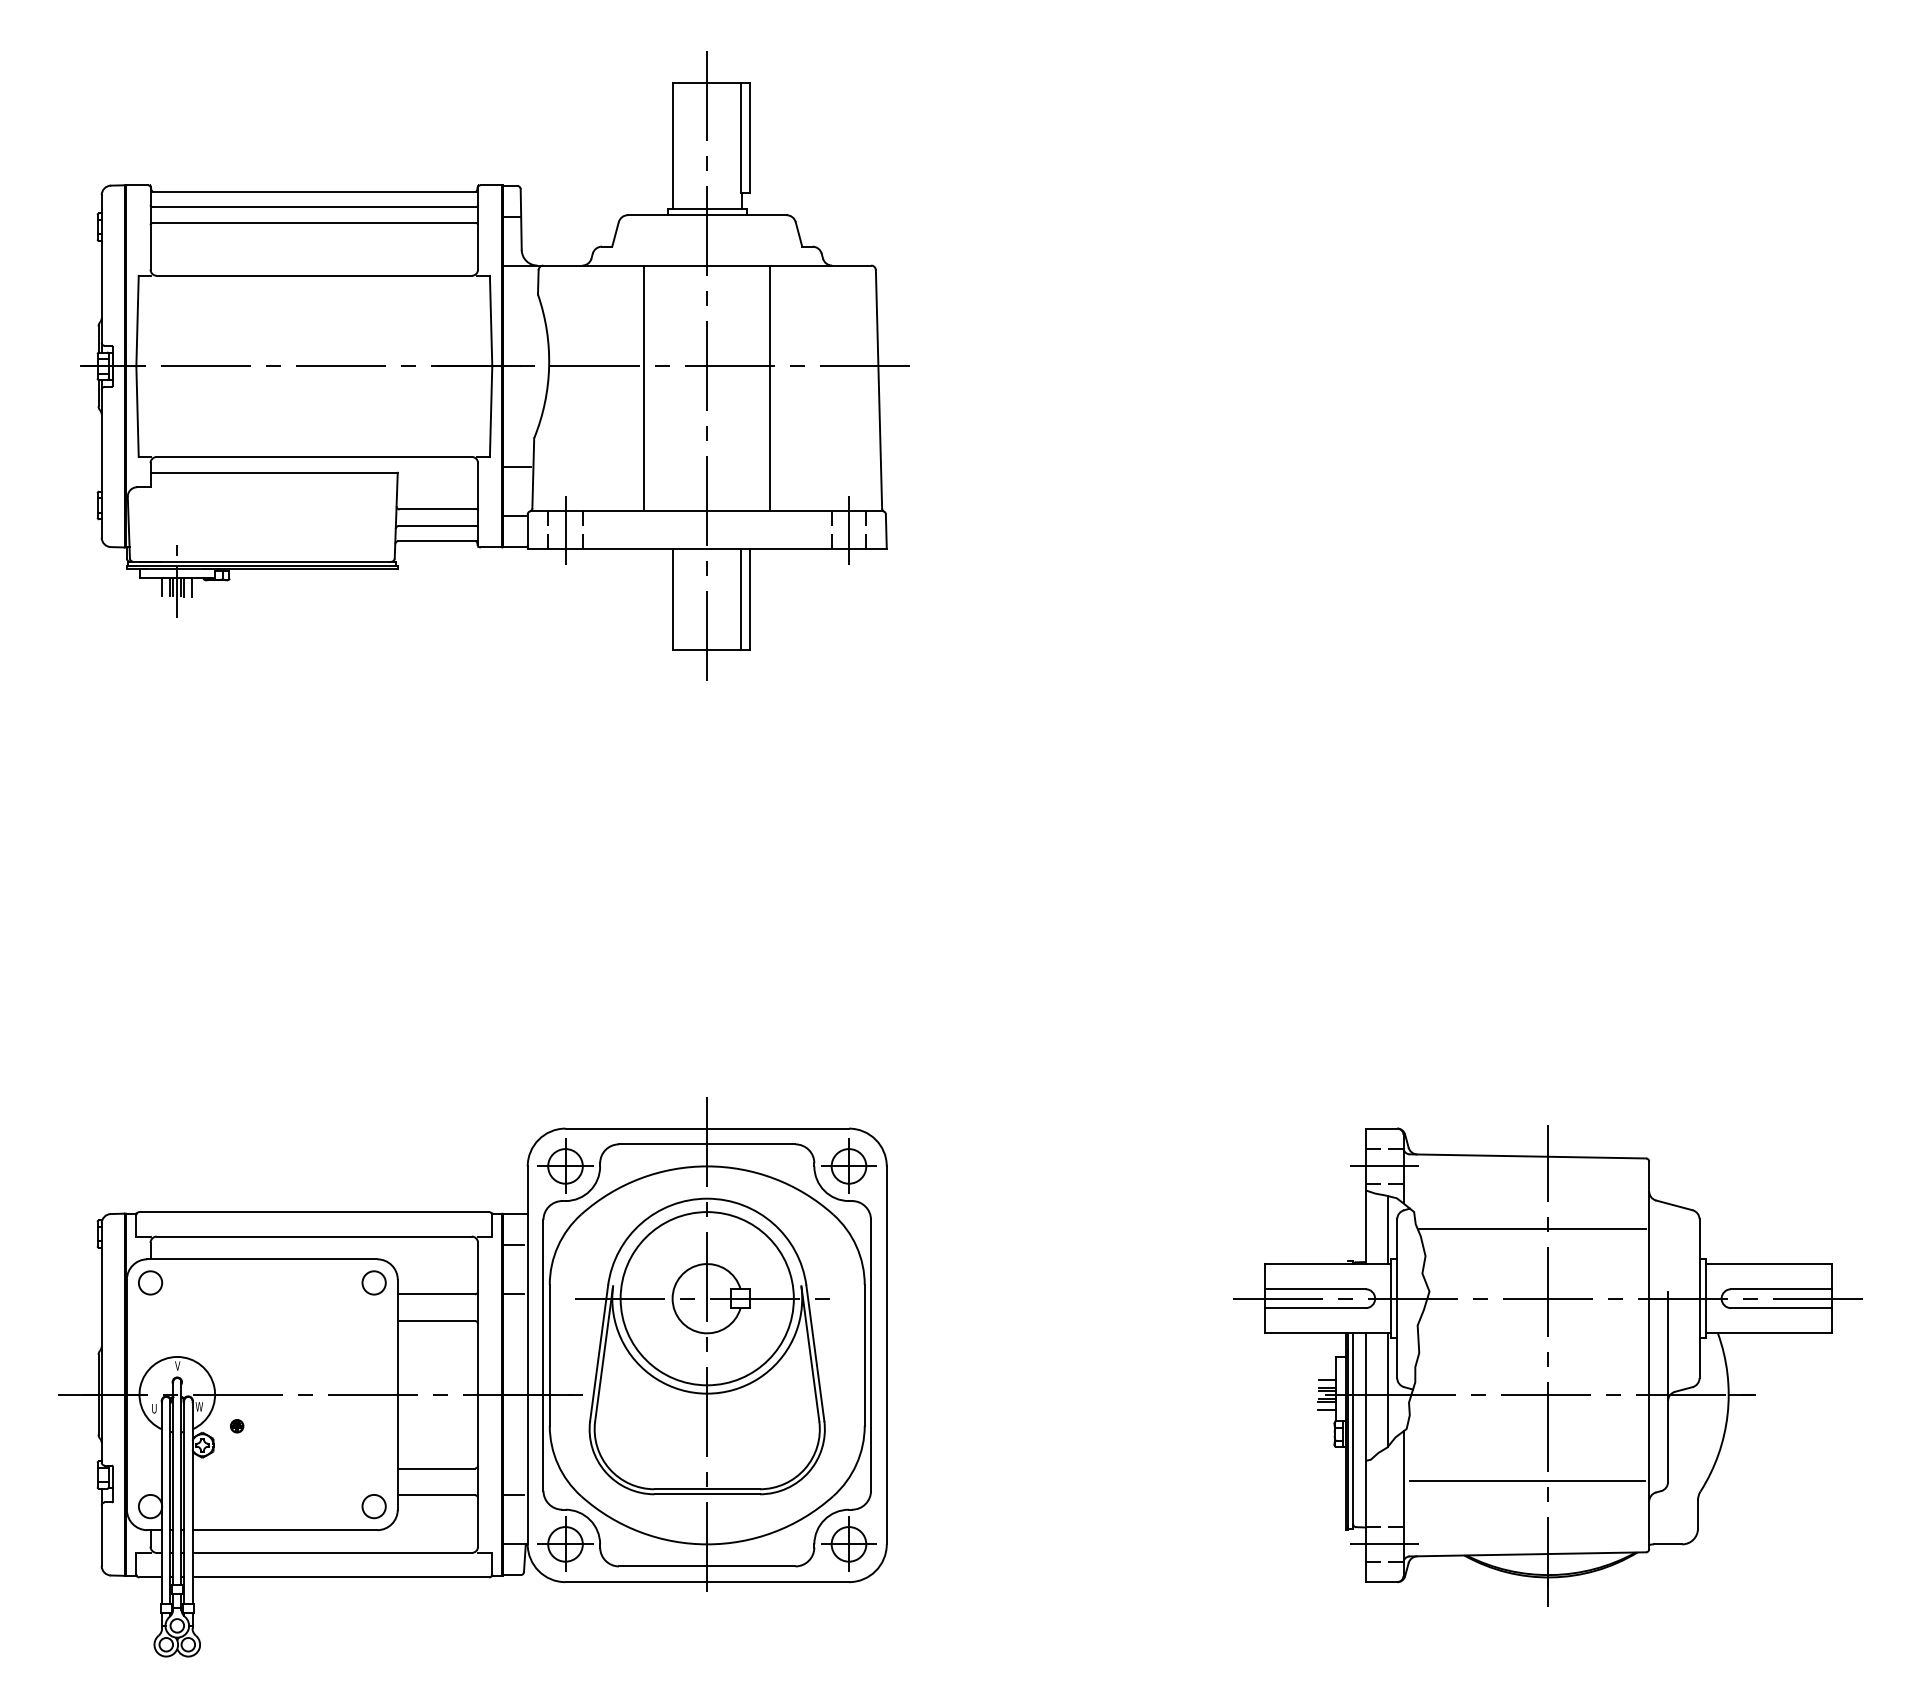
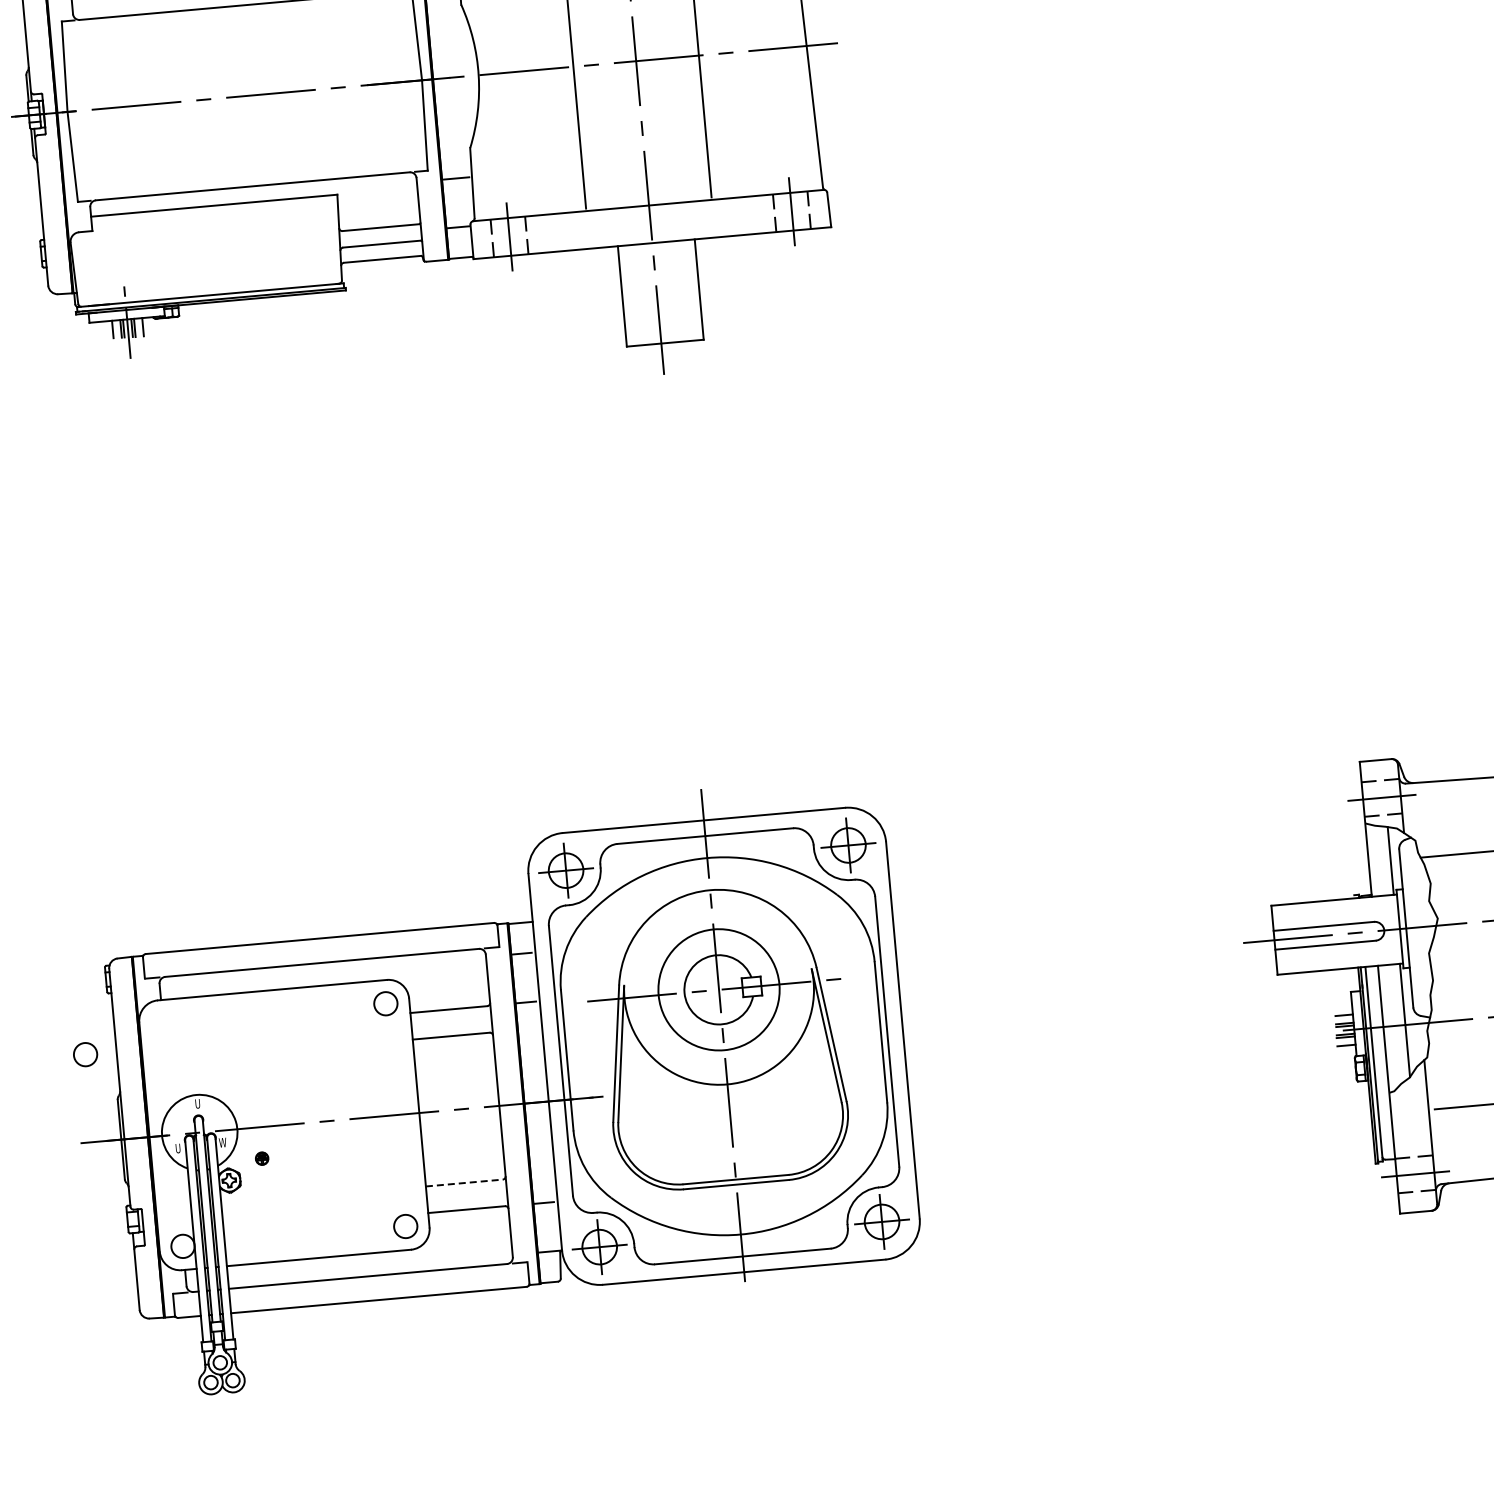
line: (740, 599) -> (690, 290), removed
circle: (150, 1282) -> (85, 1054), moved
circle: (706, 1298) -> (718, 989), size x0.7
text: (177, 1365) -> (197, 1103), V -> U
line: (436, 1468) -> (464, 1183), solid -> dashed

